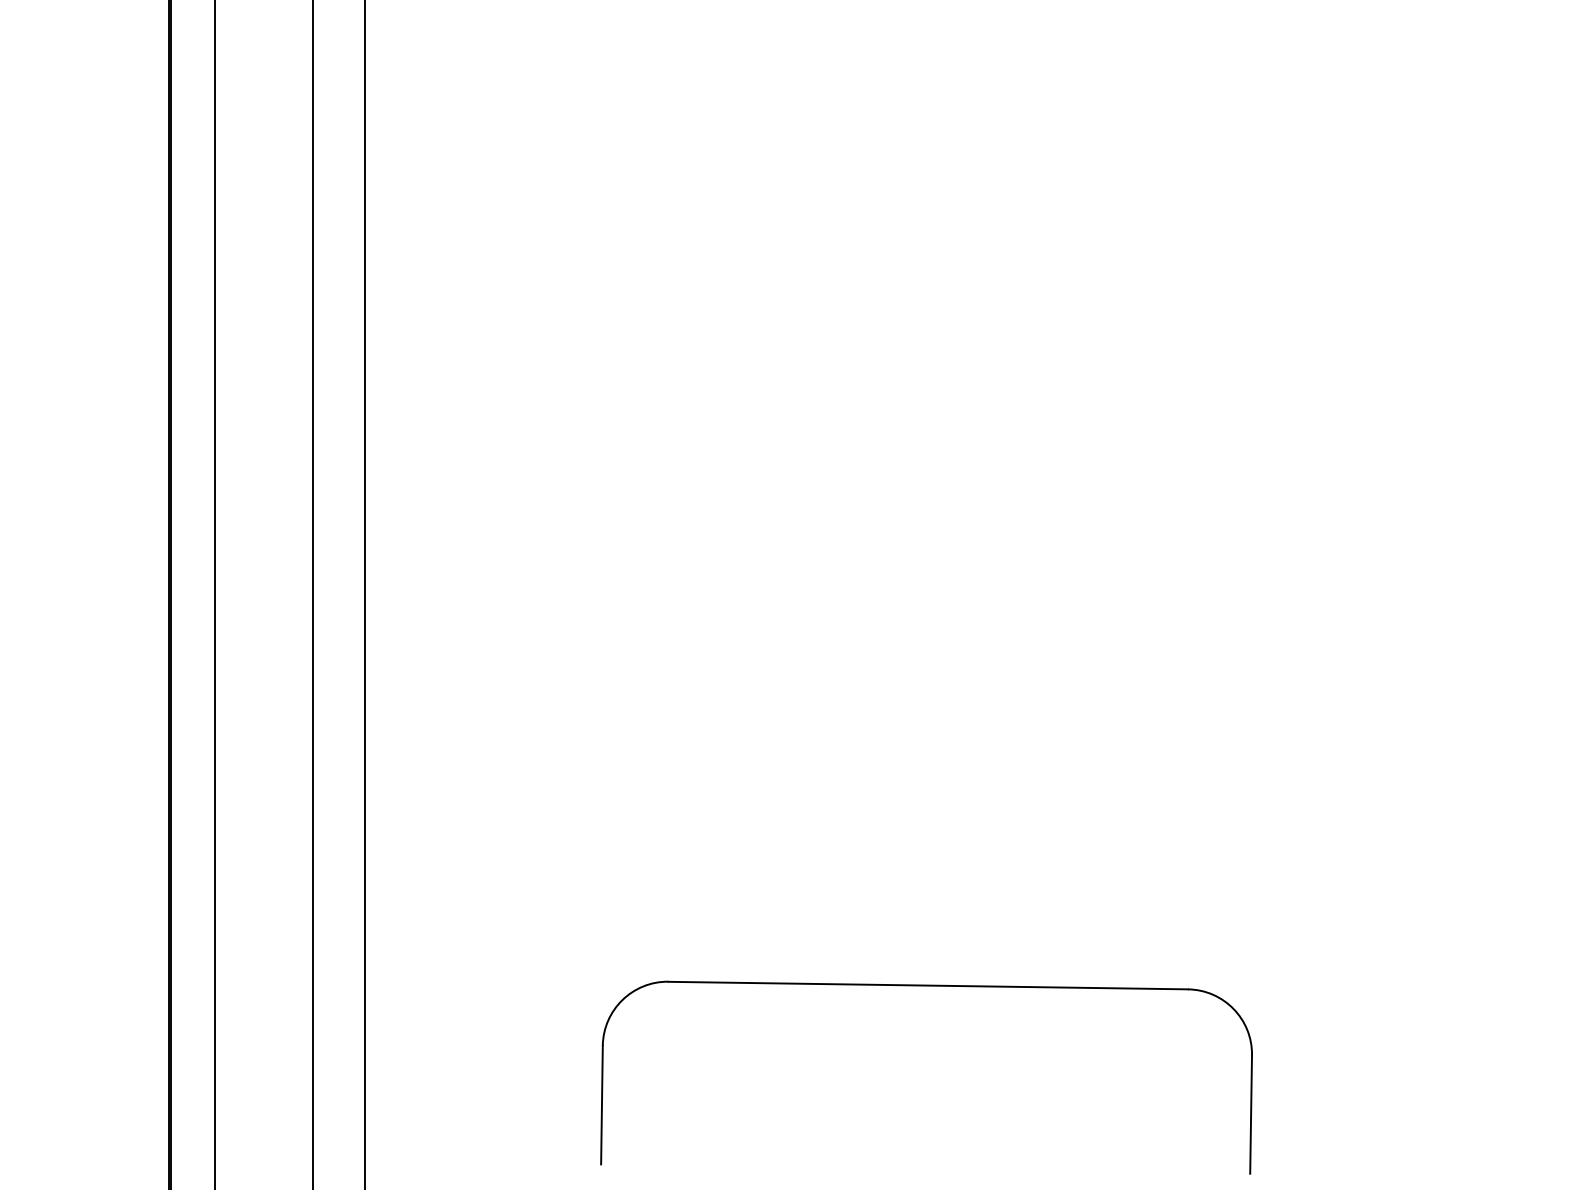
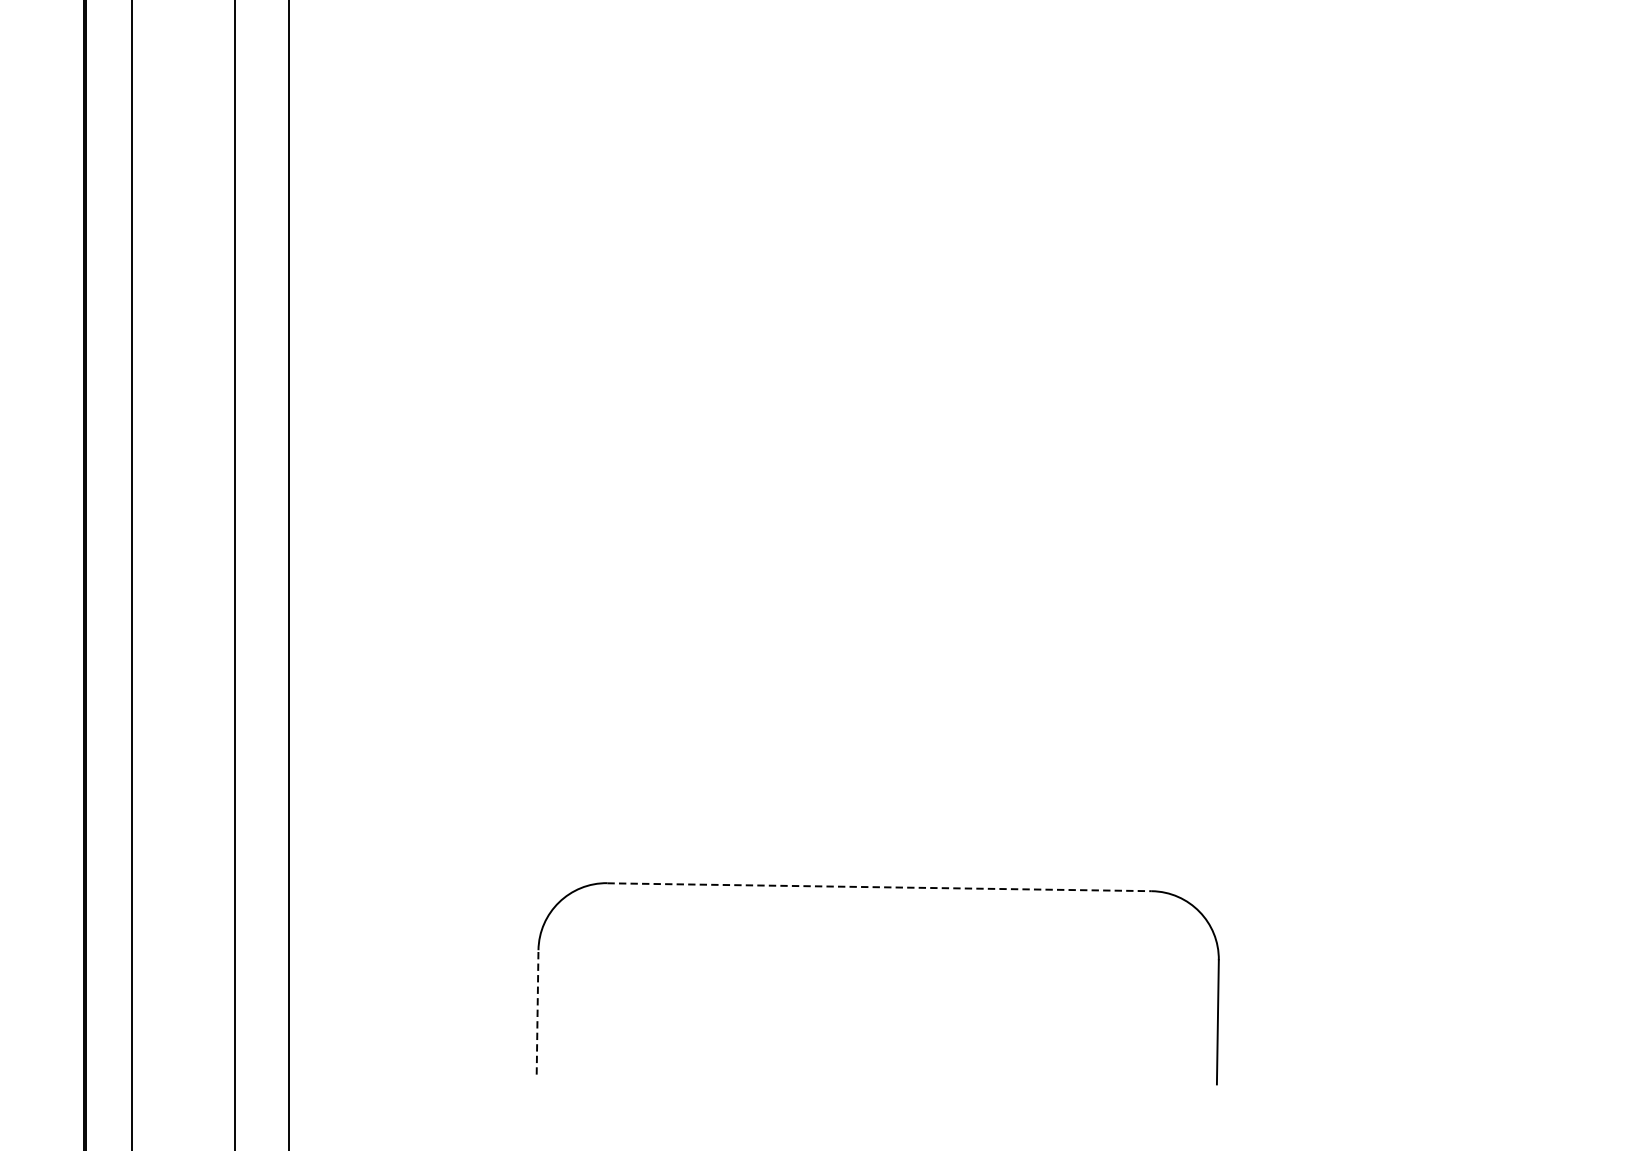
line: (928, 985) -> (879, 887), solid -> dashed
line: (601, 1104) -> (537, 1011), solid -> dashed

